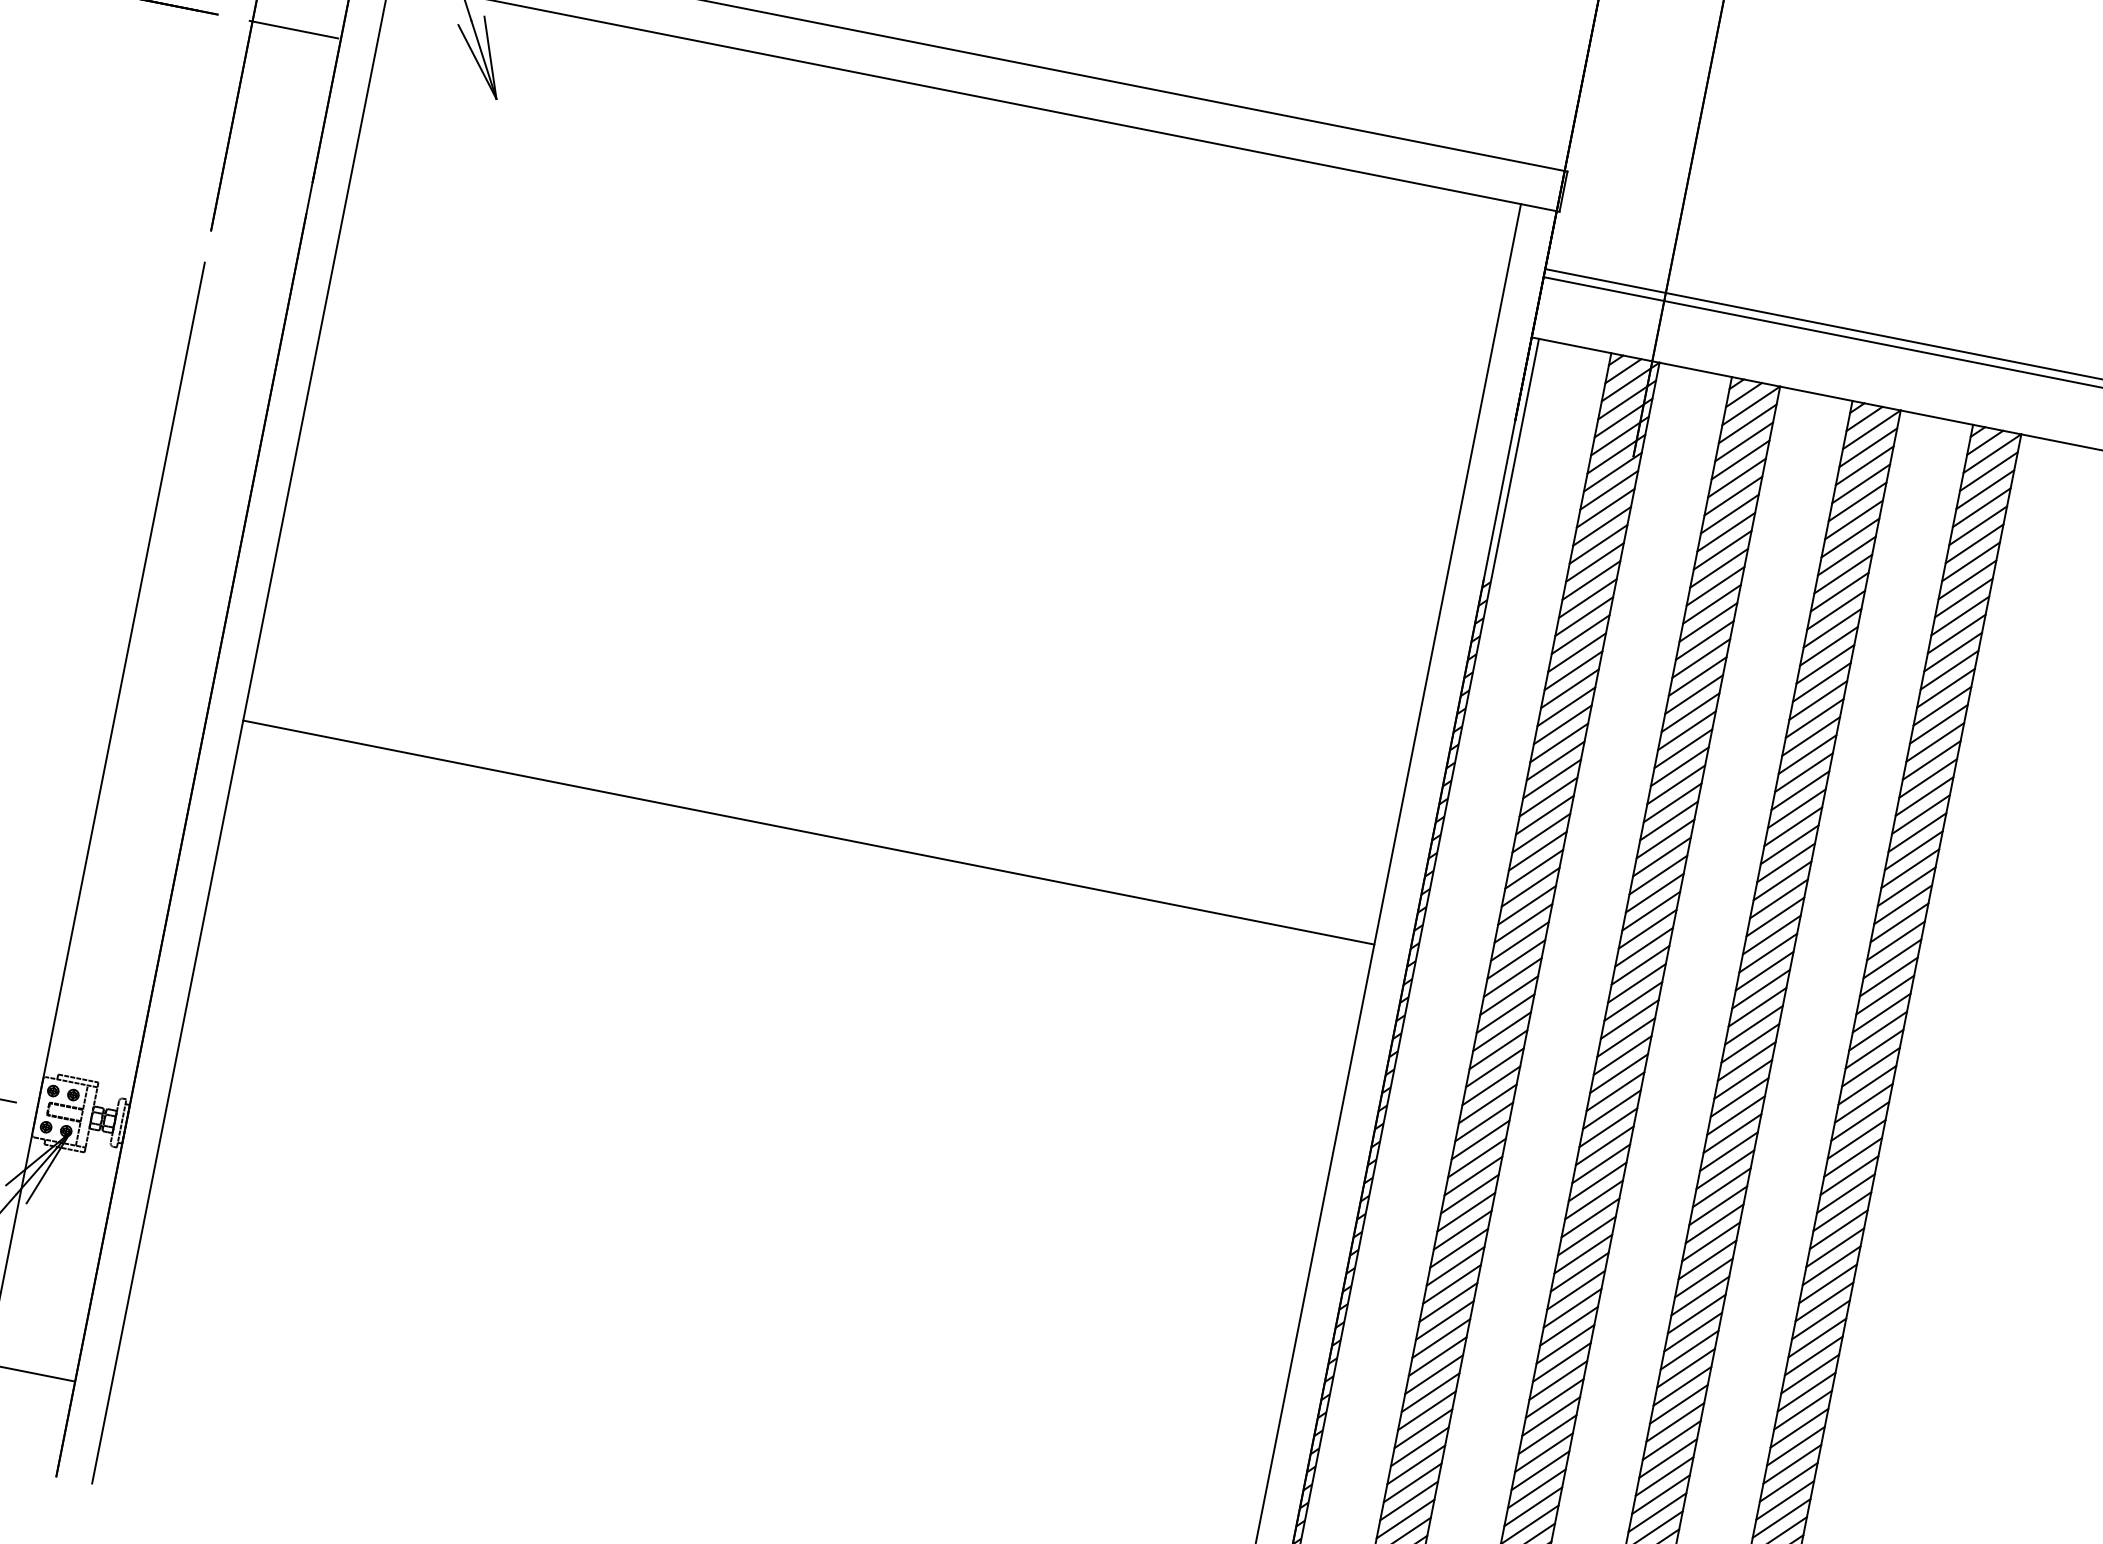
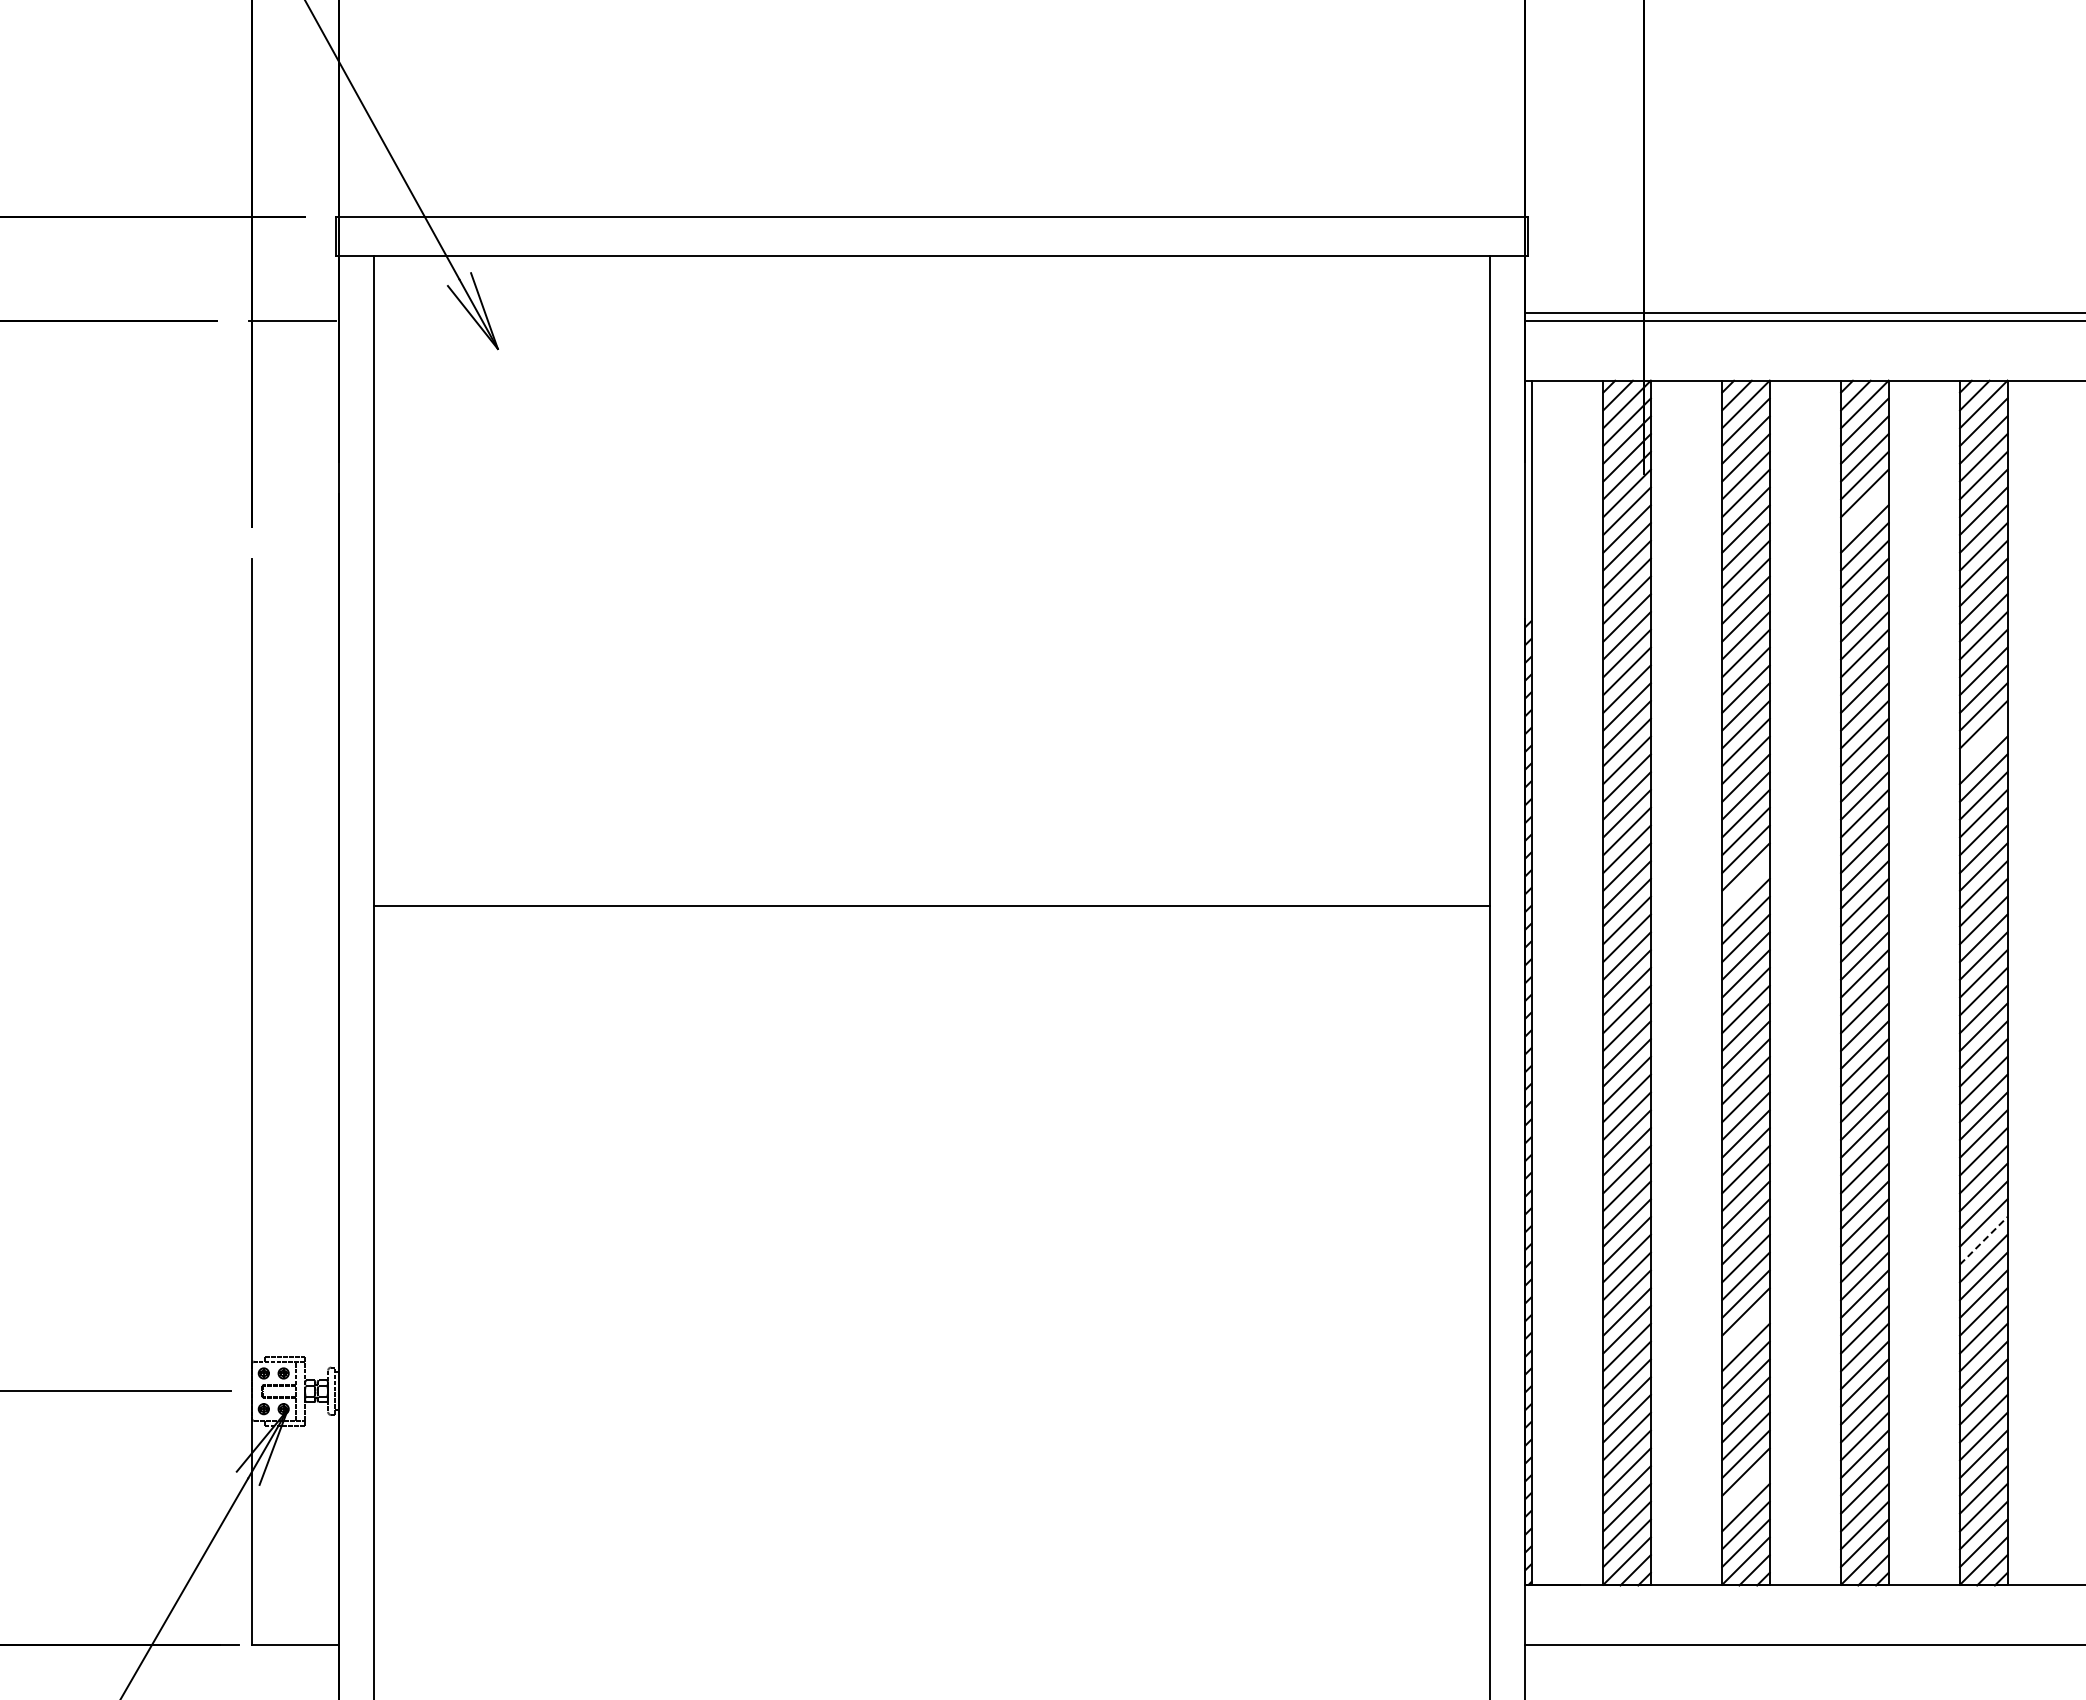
line: (1850, 537) -> (1864, 510), removed
line: (1924, 796) -> (1983, 742), removed
line: (808, 832) -> (931, 906), moved
line: (1654, 892) -> (1745, 884), removed
line: (1824, 1301) -> (1983, 1240), solid -> dashed
line: (1564, 1344) -> (1745, 1329), removed
line: (1532, 1506) -> (1745, 1489), removed

